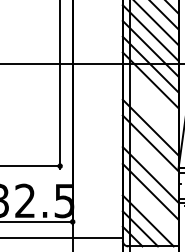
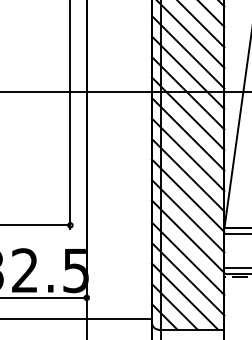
line: (150, 95) -> (187, 133), added
line: (150, 111) -> (187, 154), added
line: (150, 159) -> (187, 216), added
line: (150, 207) -> (187, 278), added

